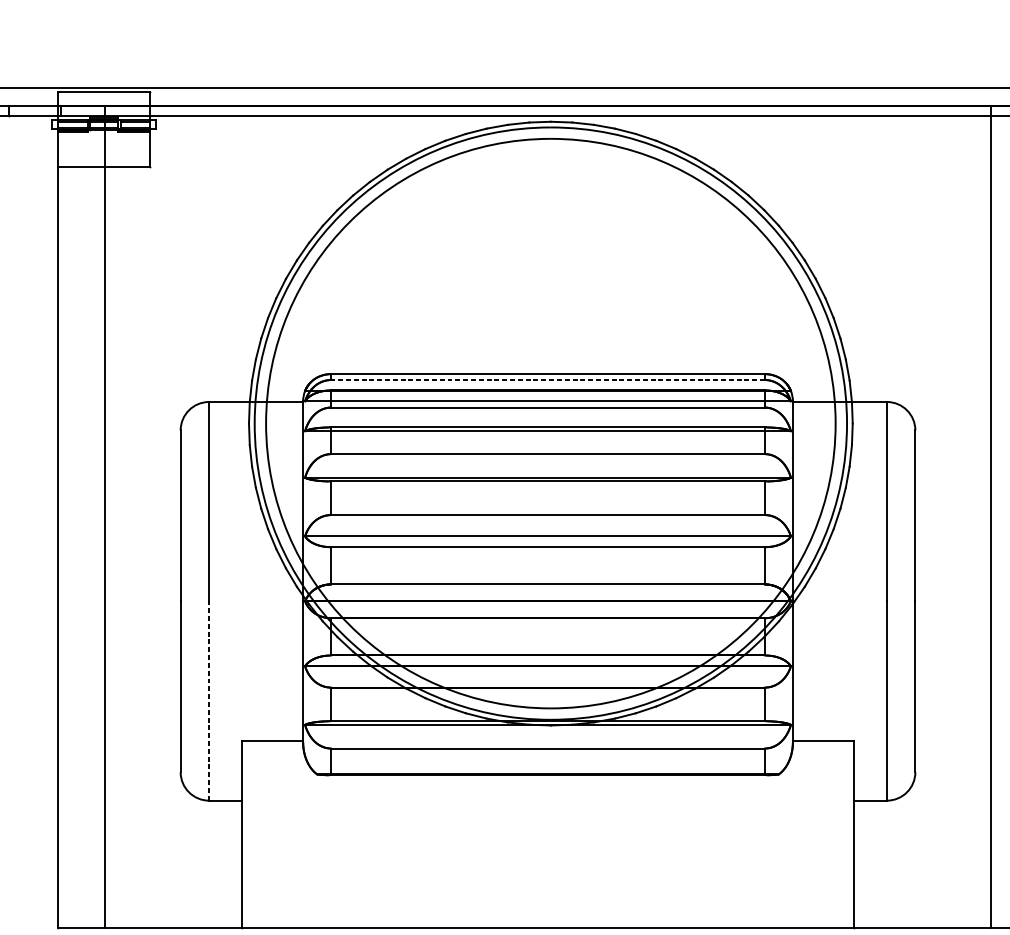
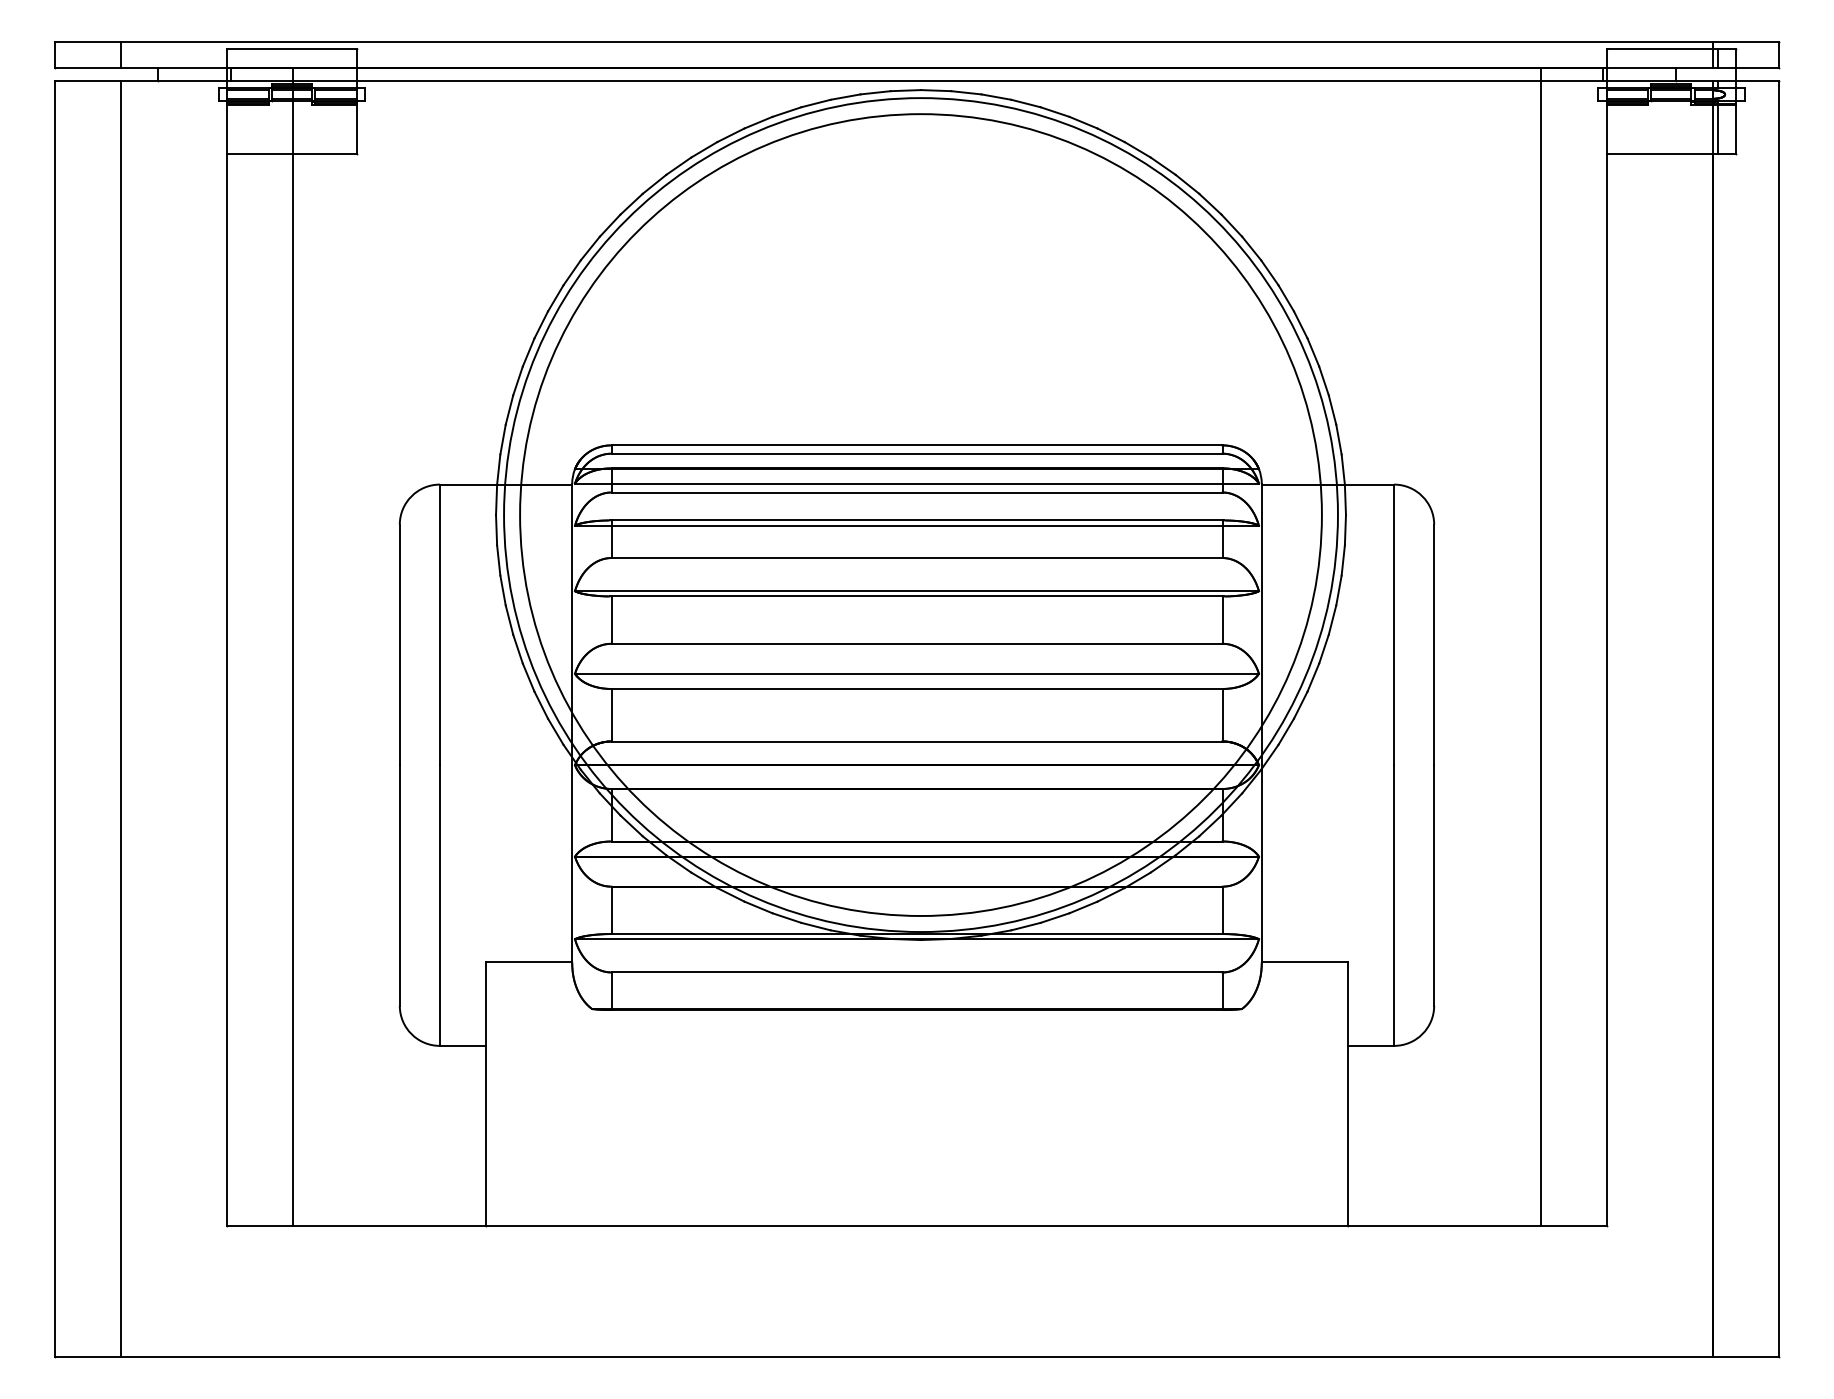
line: (548, 379) -> (917, 453), dashed -> solid
line: (208, 700) -> (439, 905), dashed -> solid

